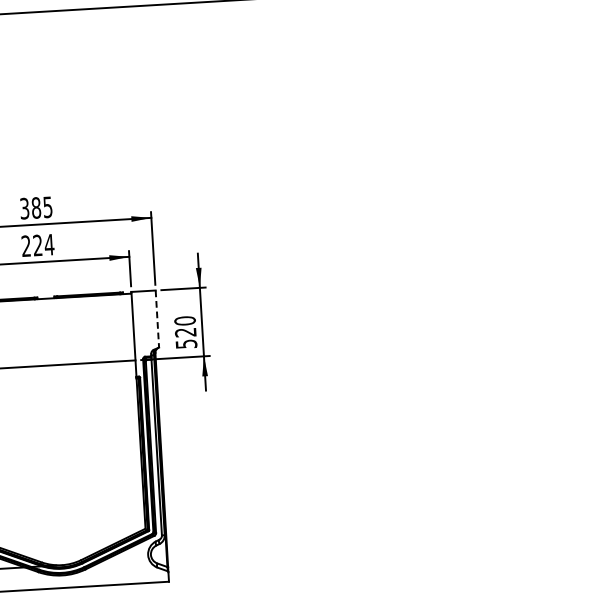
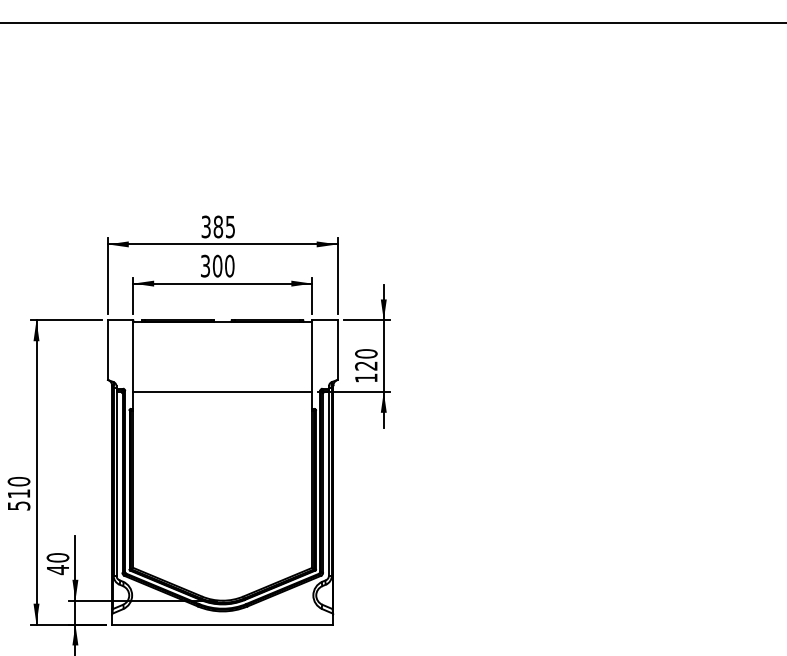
text: (37, 244) -> (217, 265), 224 -> 300
line: (157, 319) -> (337, 350), dashed -> solid
text: (186, 343) -> (366, 377), 520 -> 120

